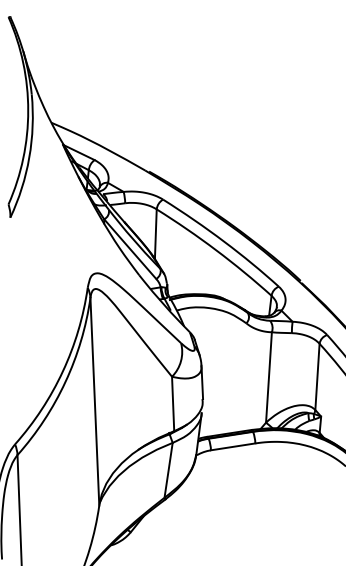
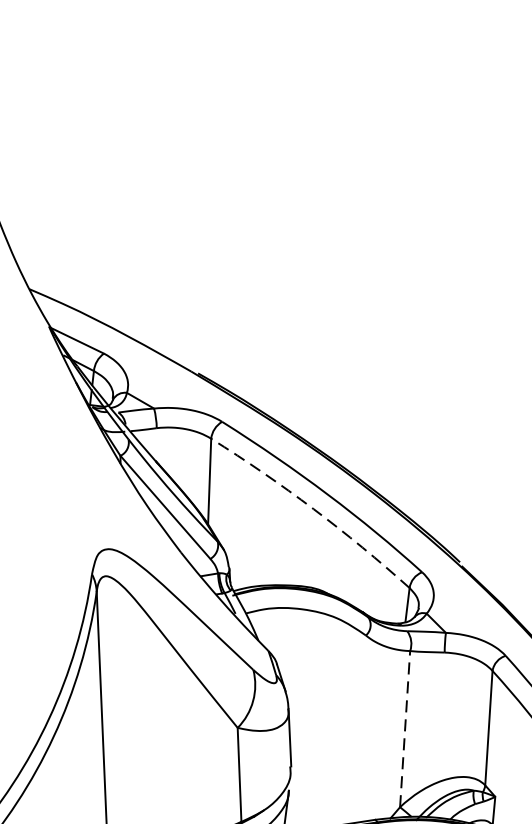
arc: (216, 250) -> (314, 509), solid -> dashed
line: (269, 376) -> (406, 727), solid -> dashed

